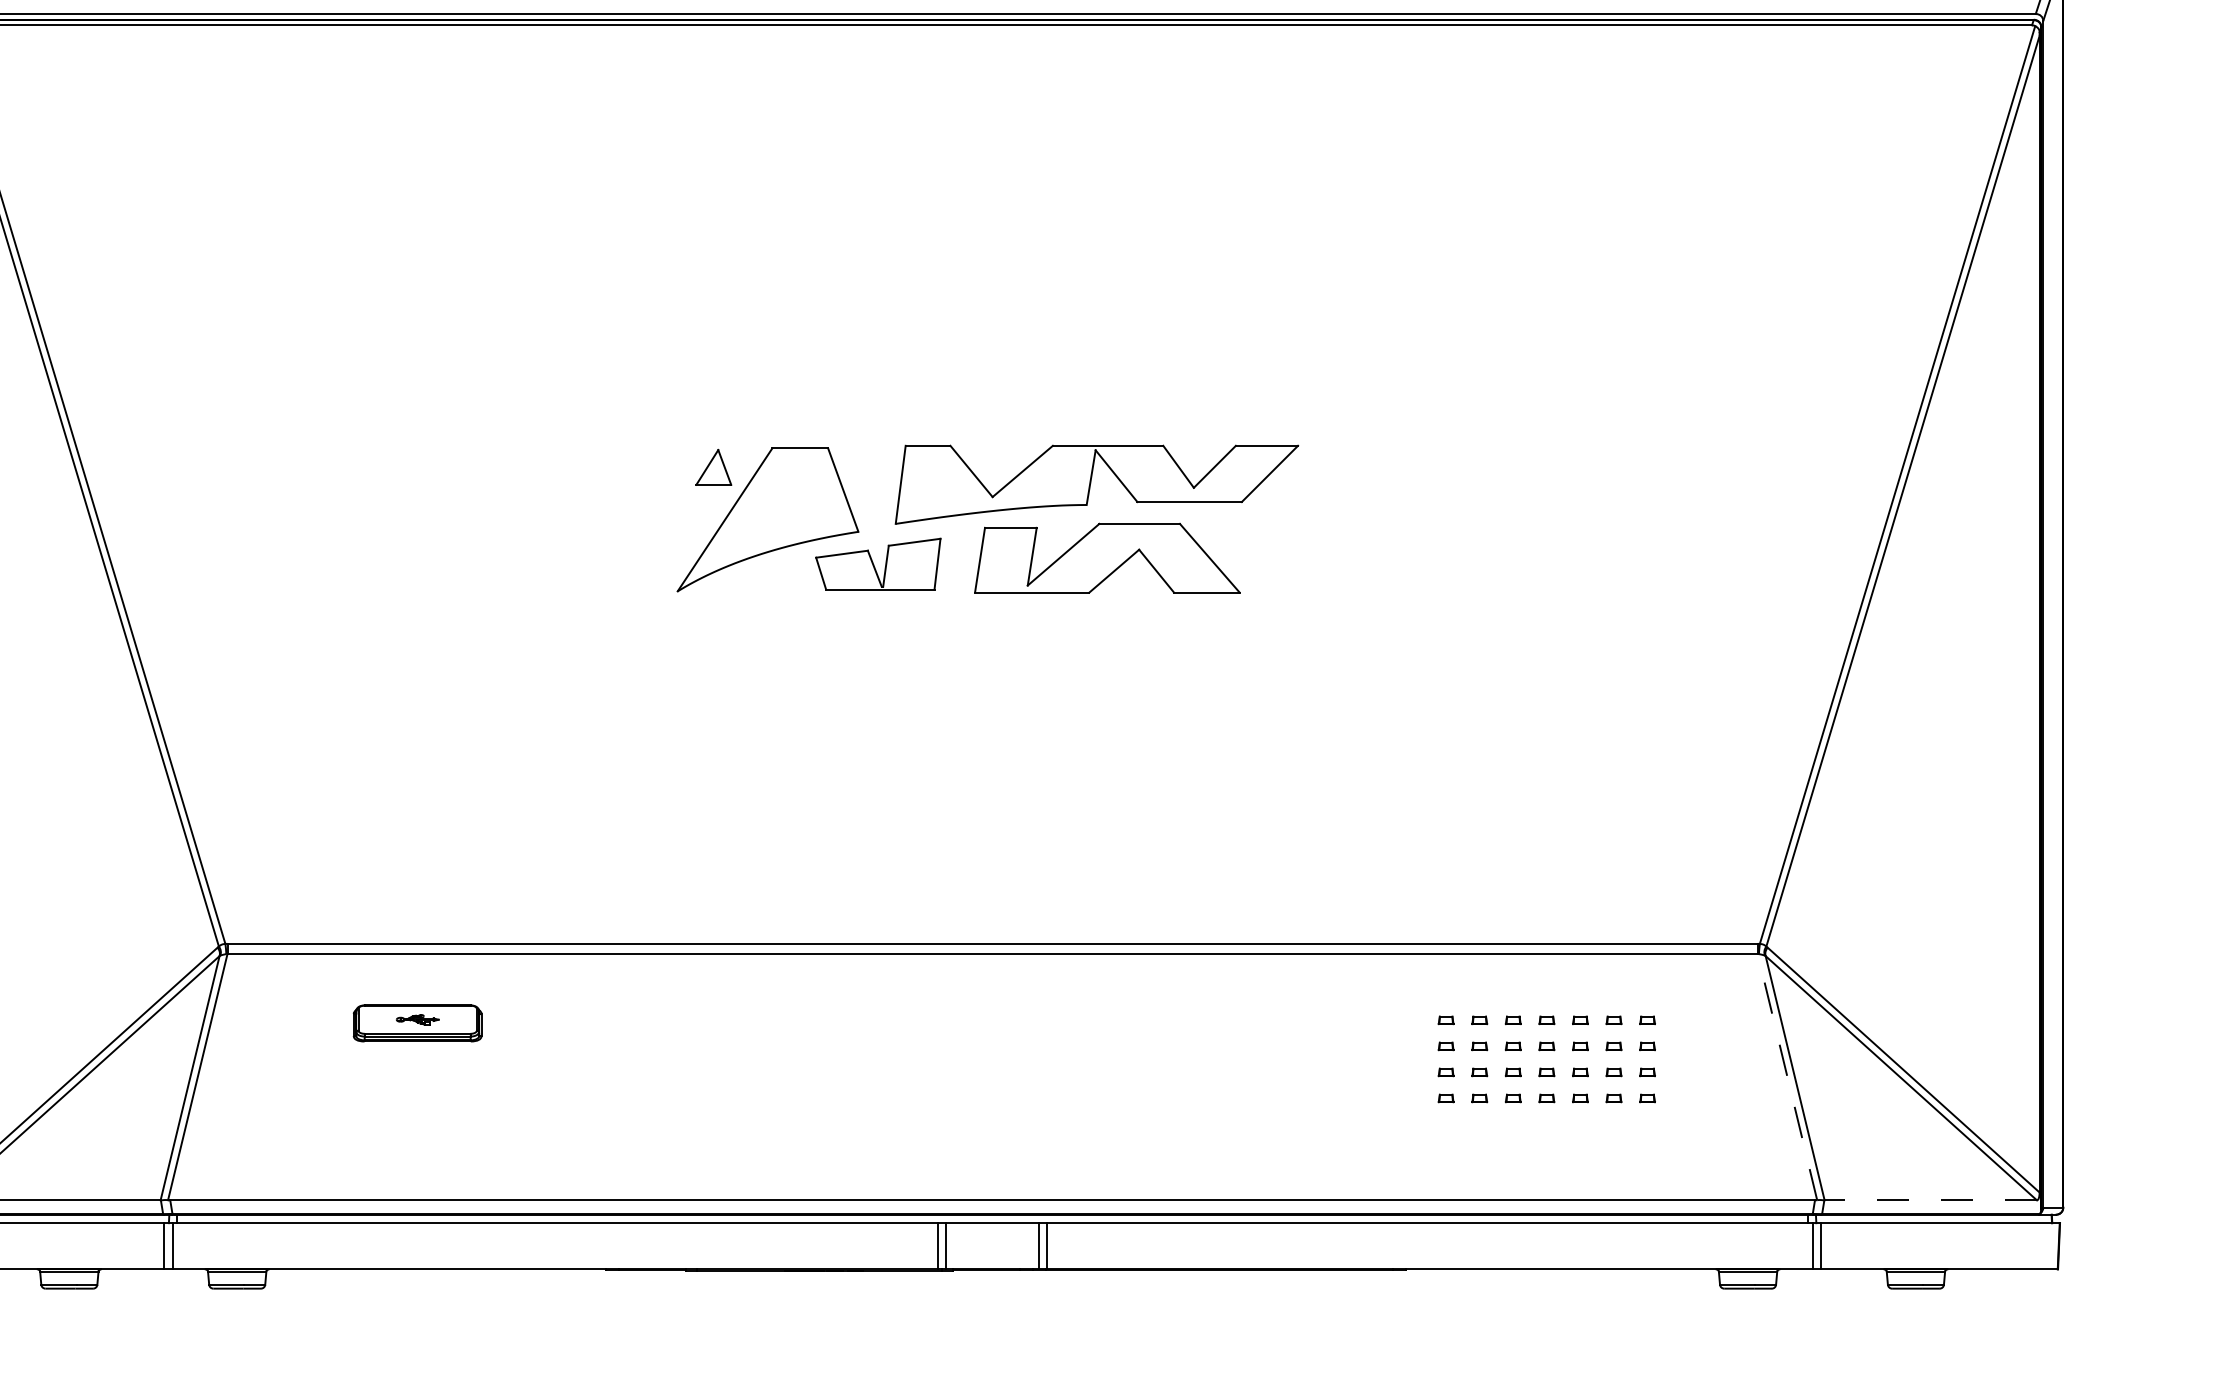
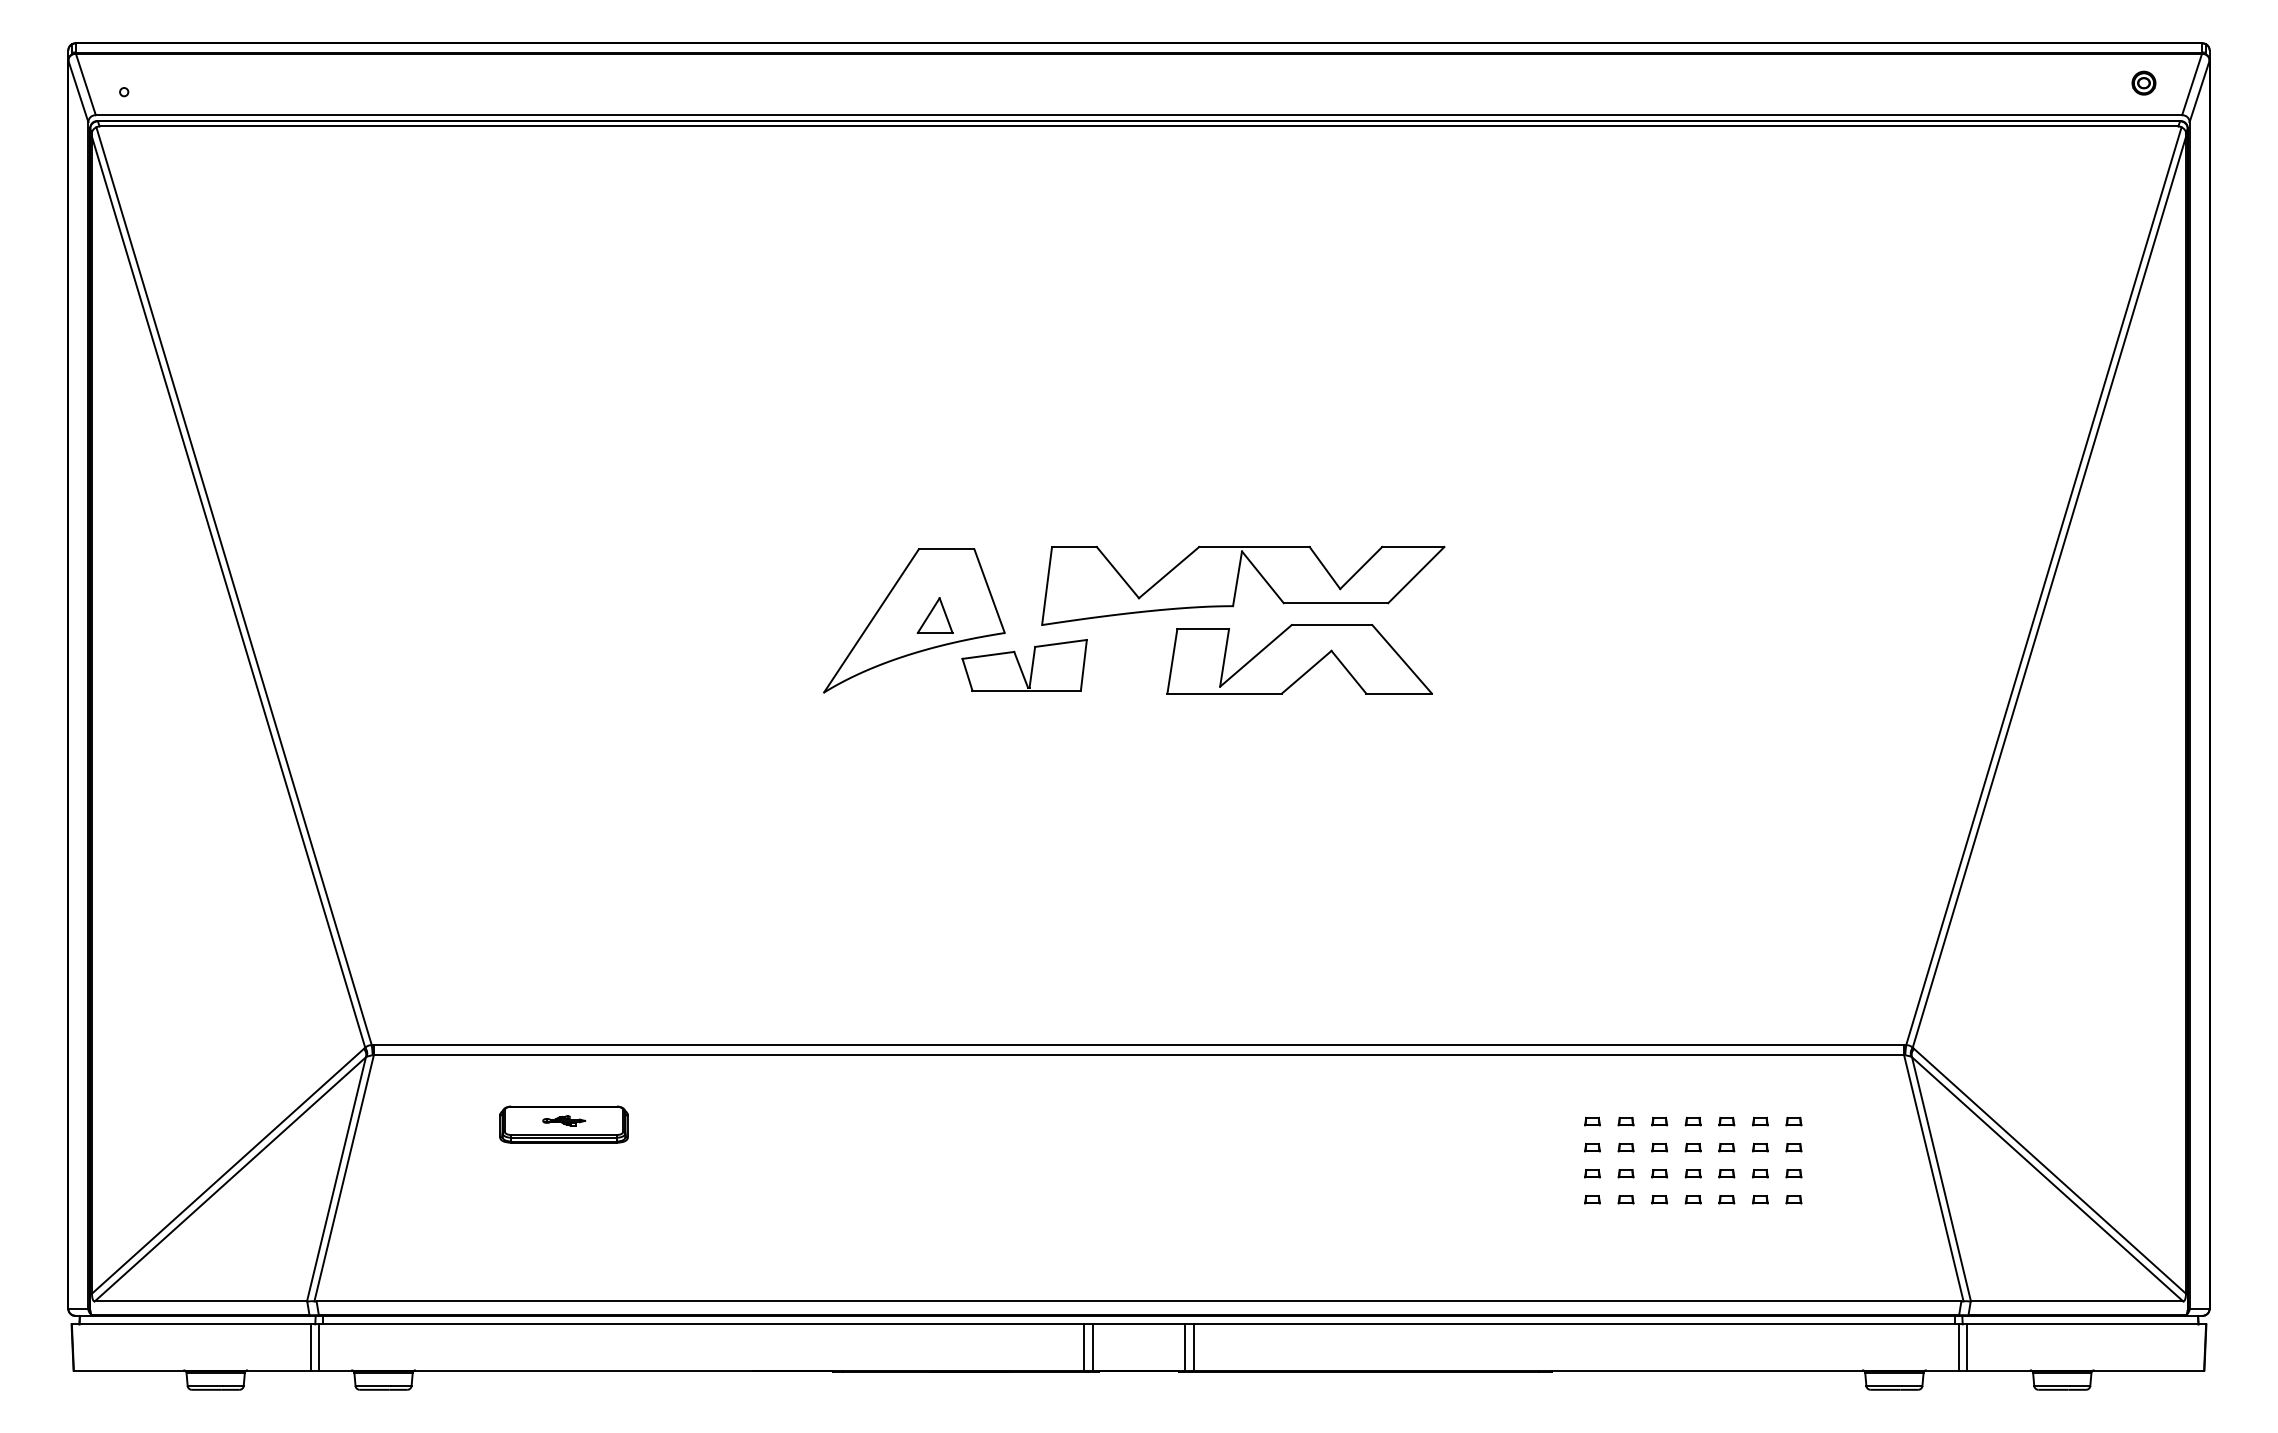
part: (713, 467) -> (934, 615), moved
part: (1107, 558) -> (1299, 659), moved
line: (1787, 1077) -> (1933, 1178), dashed -> solid
line: (1930, 1200) -> (2076, 1301), dashed -> solid

